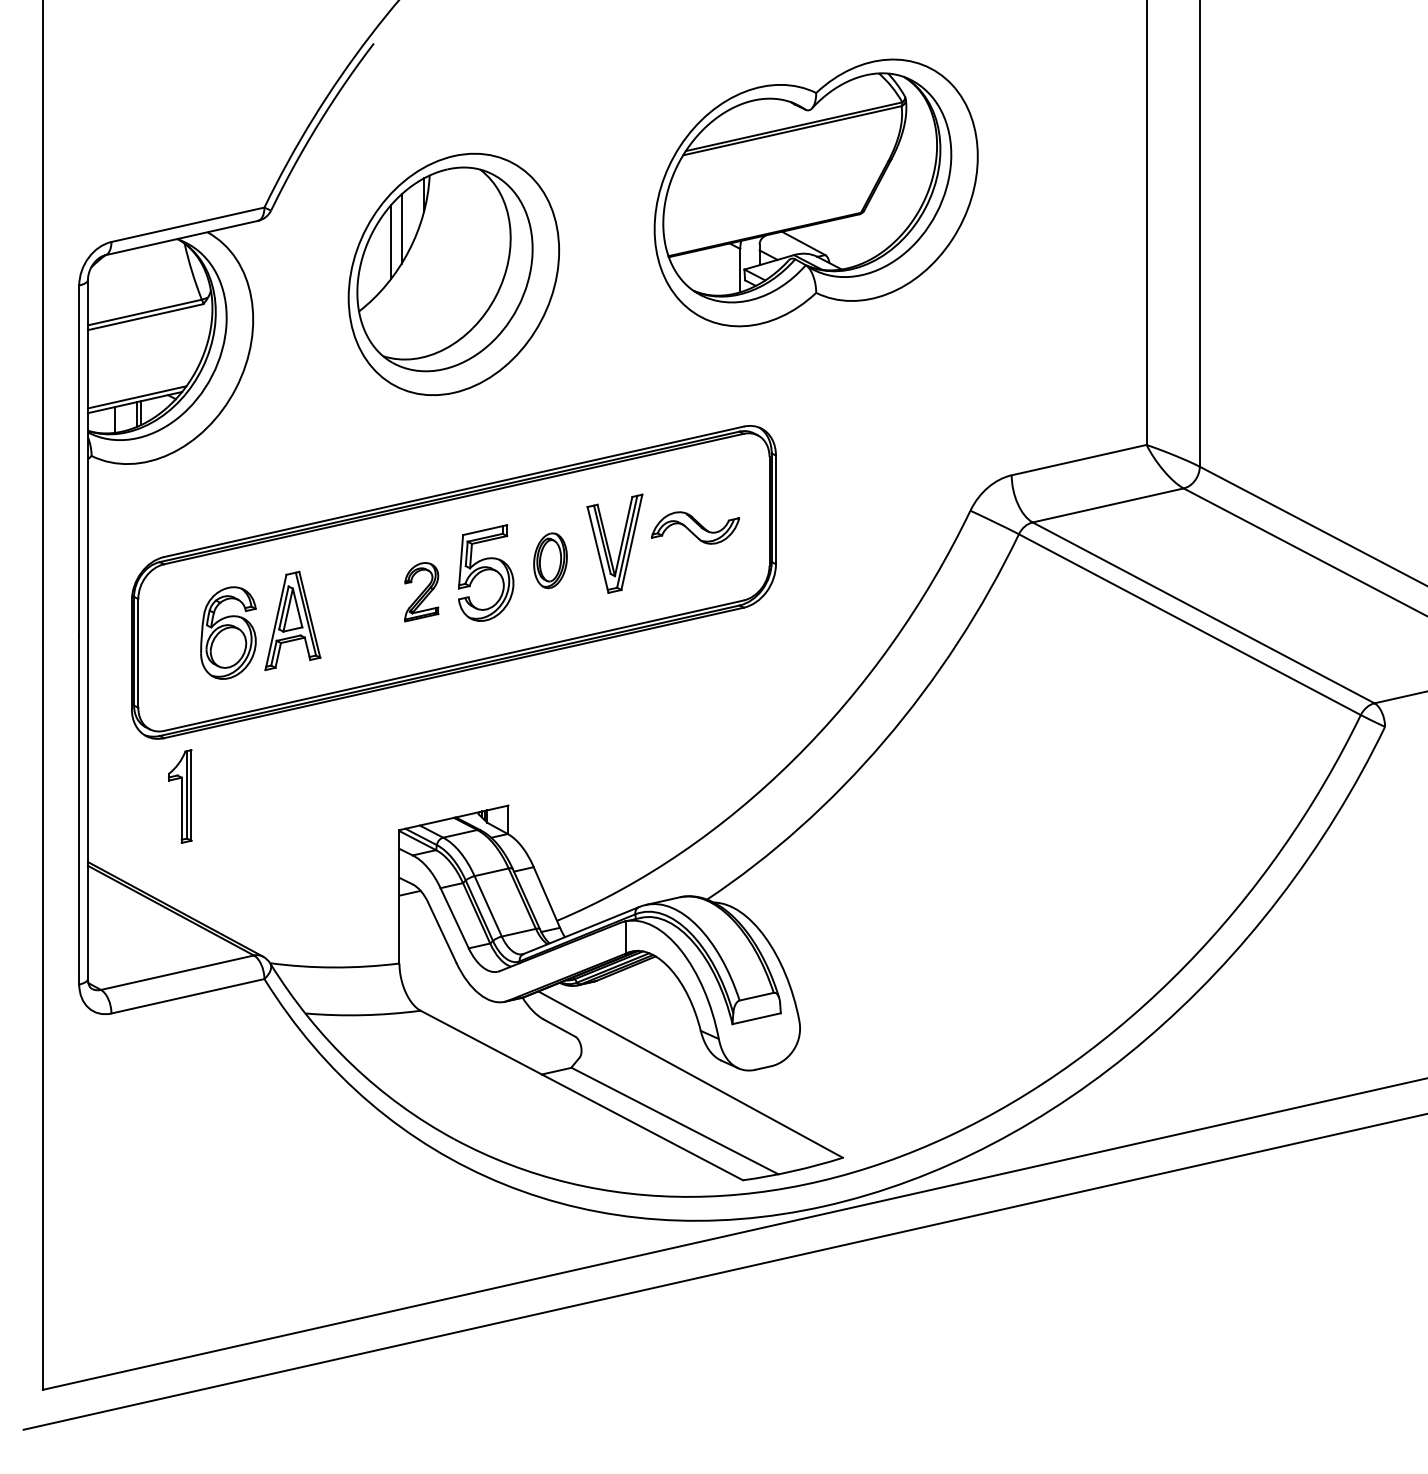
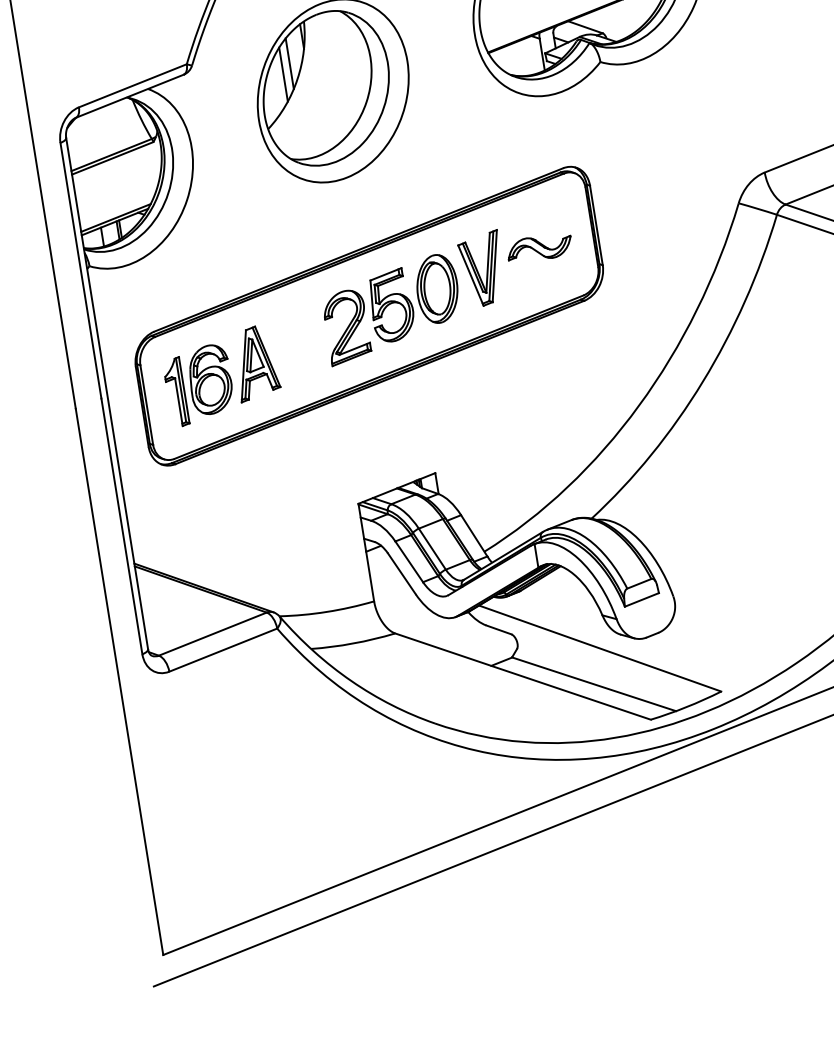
part: (550, 560) -> (437, 288), size x1.67
part: (421, 591) -> (346, 326), size x1.67
part: (180, 796) -> (176, 392), moved

